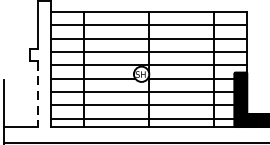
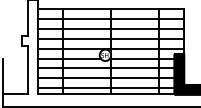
line: (38, 94) -> (28, 70), dashed -> solid

